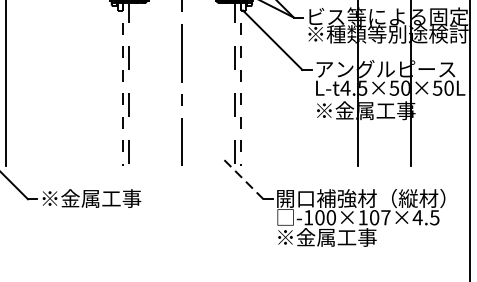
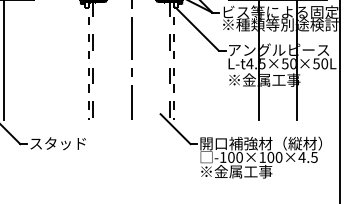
line: (242, 177) -> (175, 128), dashed -> solid
text: (91, 198) -> (66, 143), ※金属工事 -> スタッド
text: (385, 216) -> (278, 156), -100×107×4.5 -> -100×100×4.5

